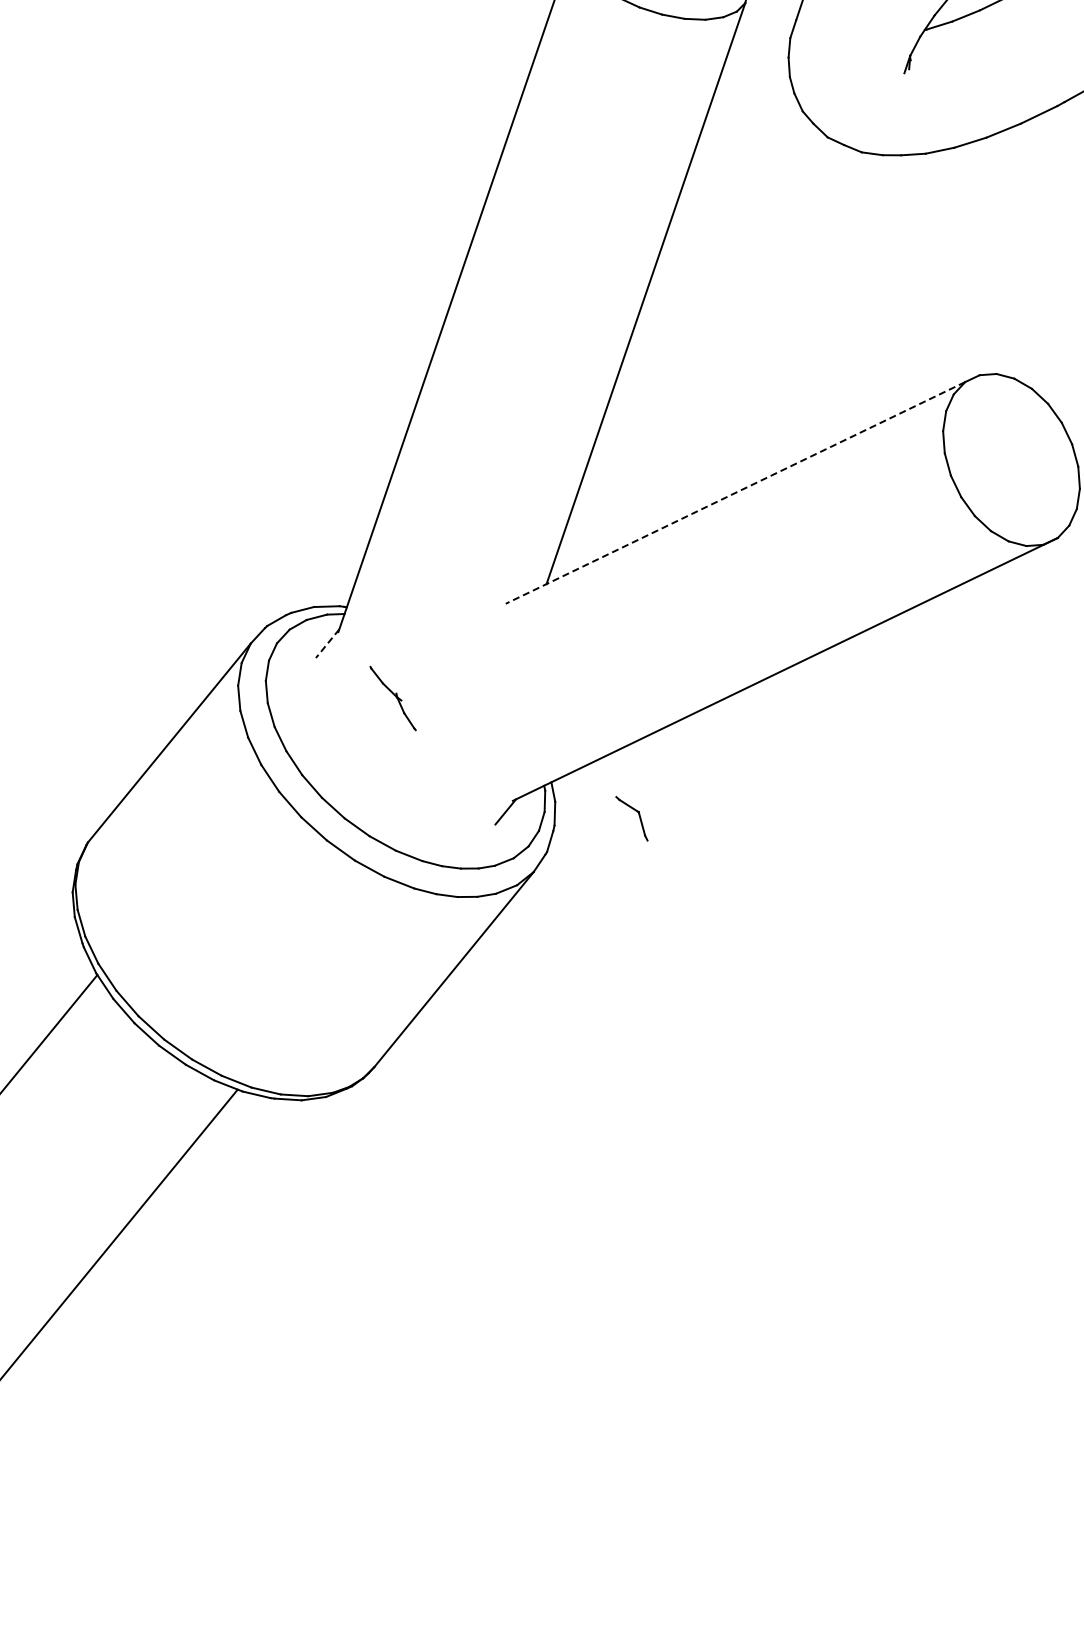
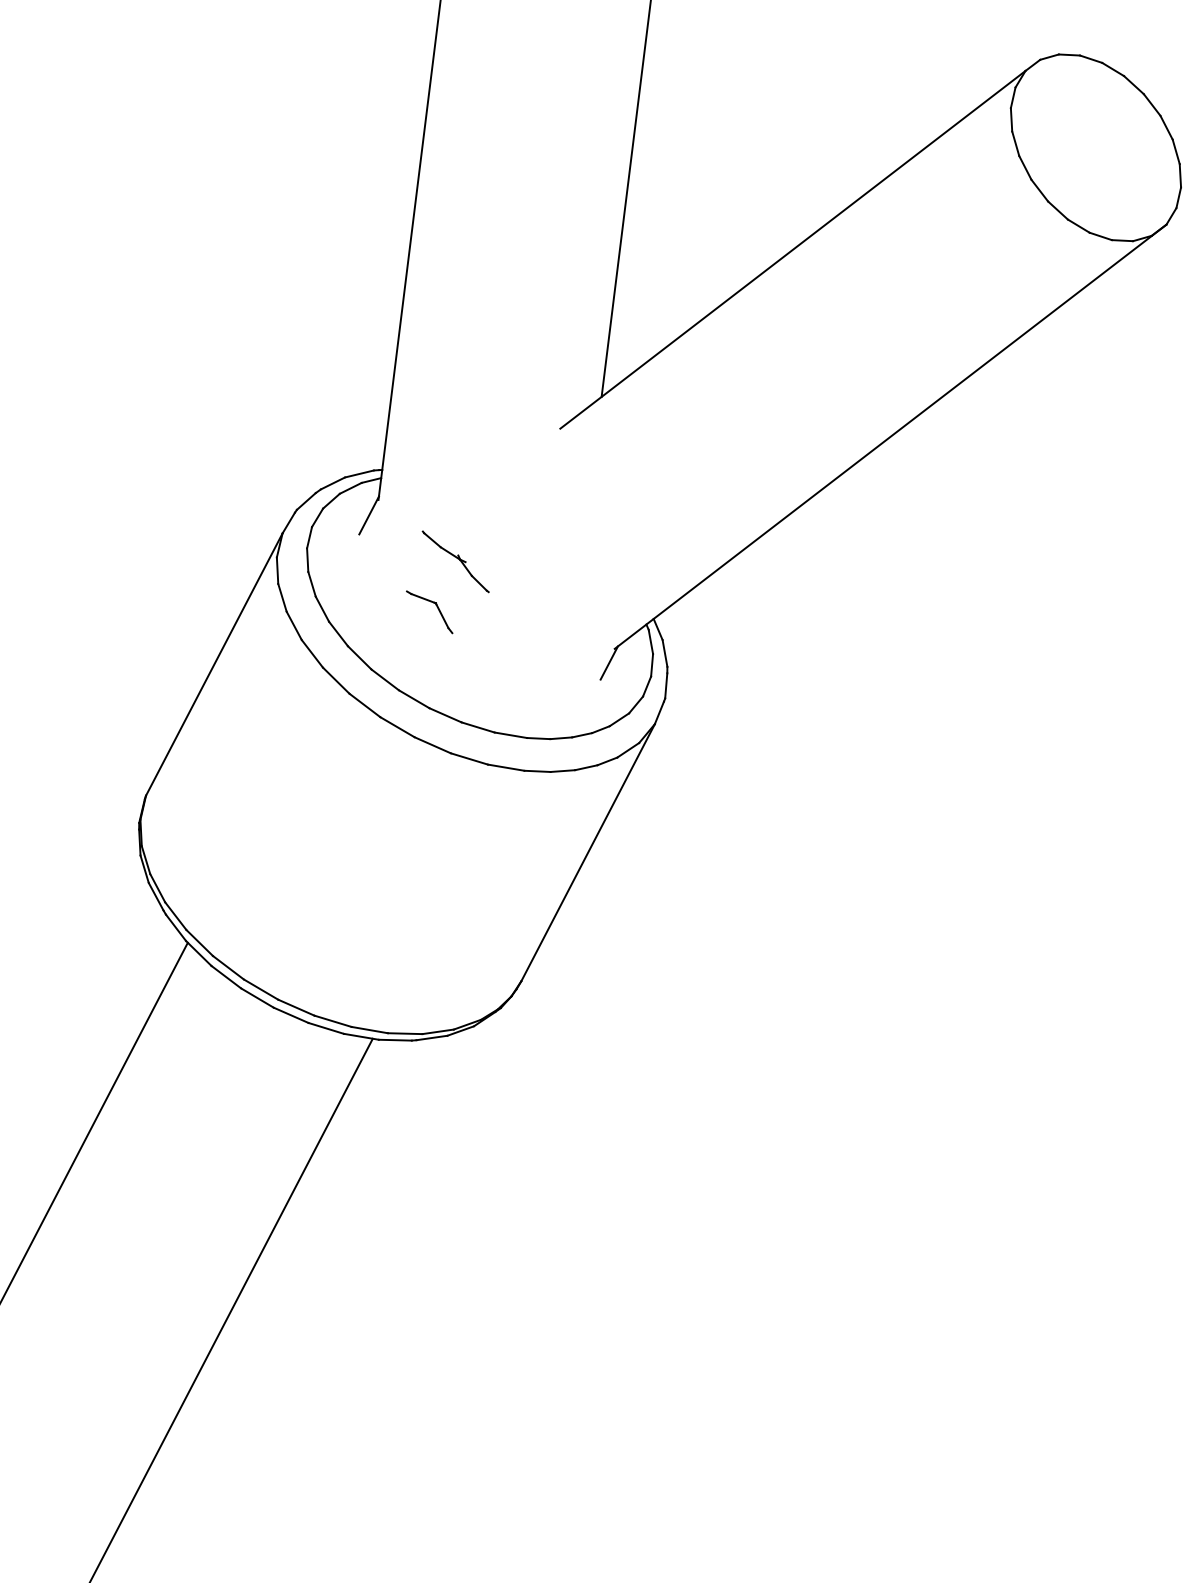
line: (735, 493) -> (793, 250), dashed -> solid
line: (327, 643) -> (368, 515), dashed -> solid
part: (638, 815) -> (436, 607), moved

